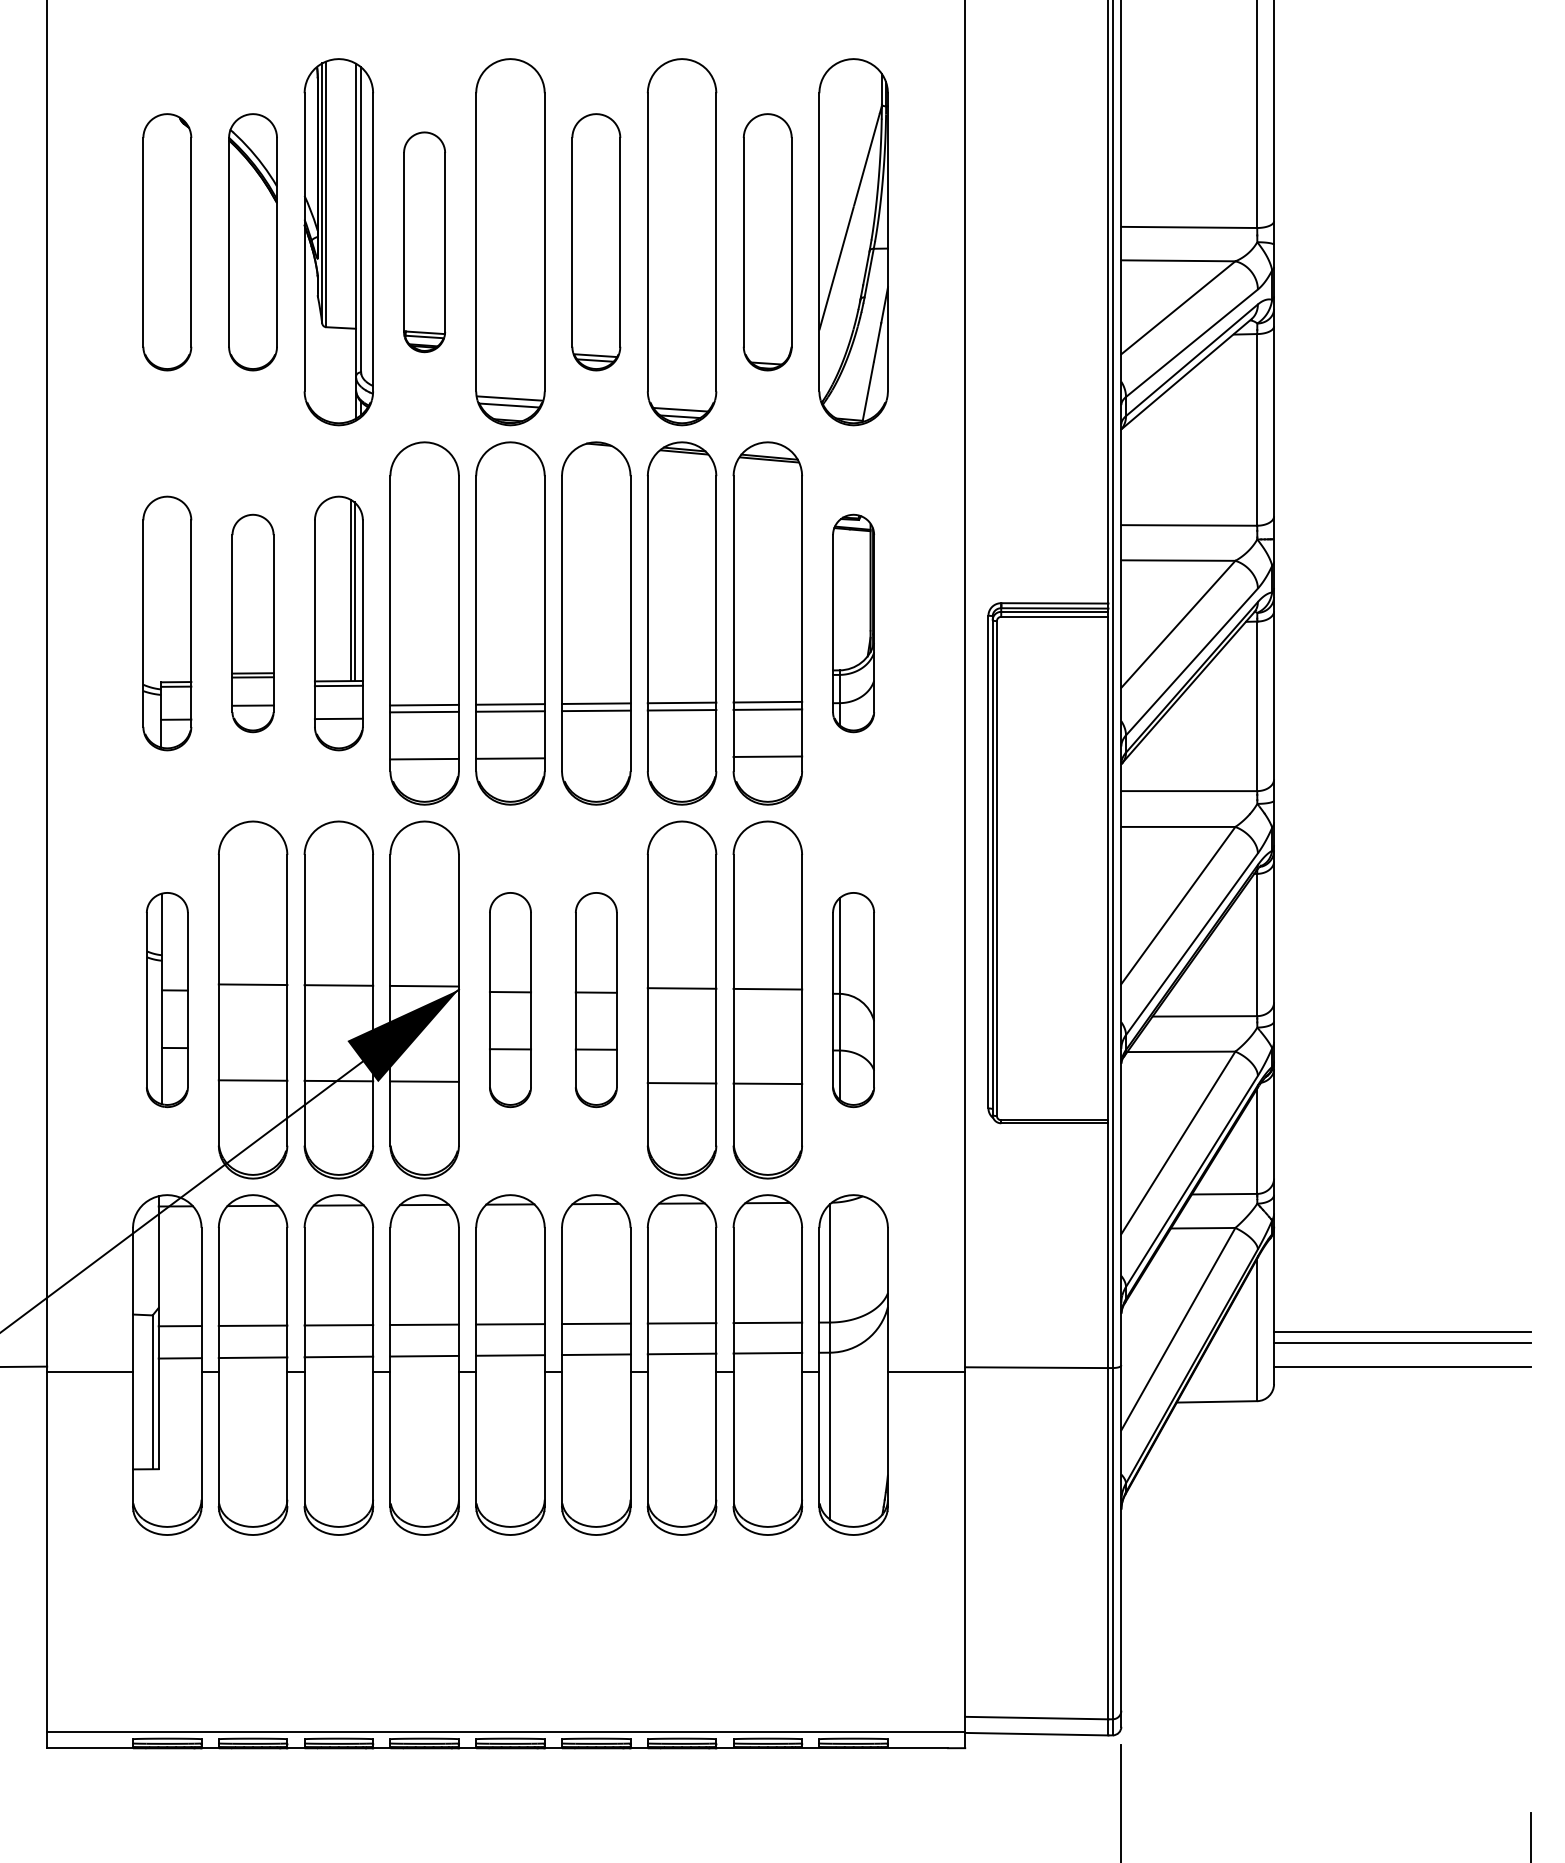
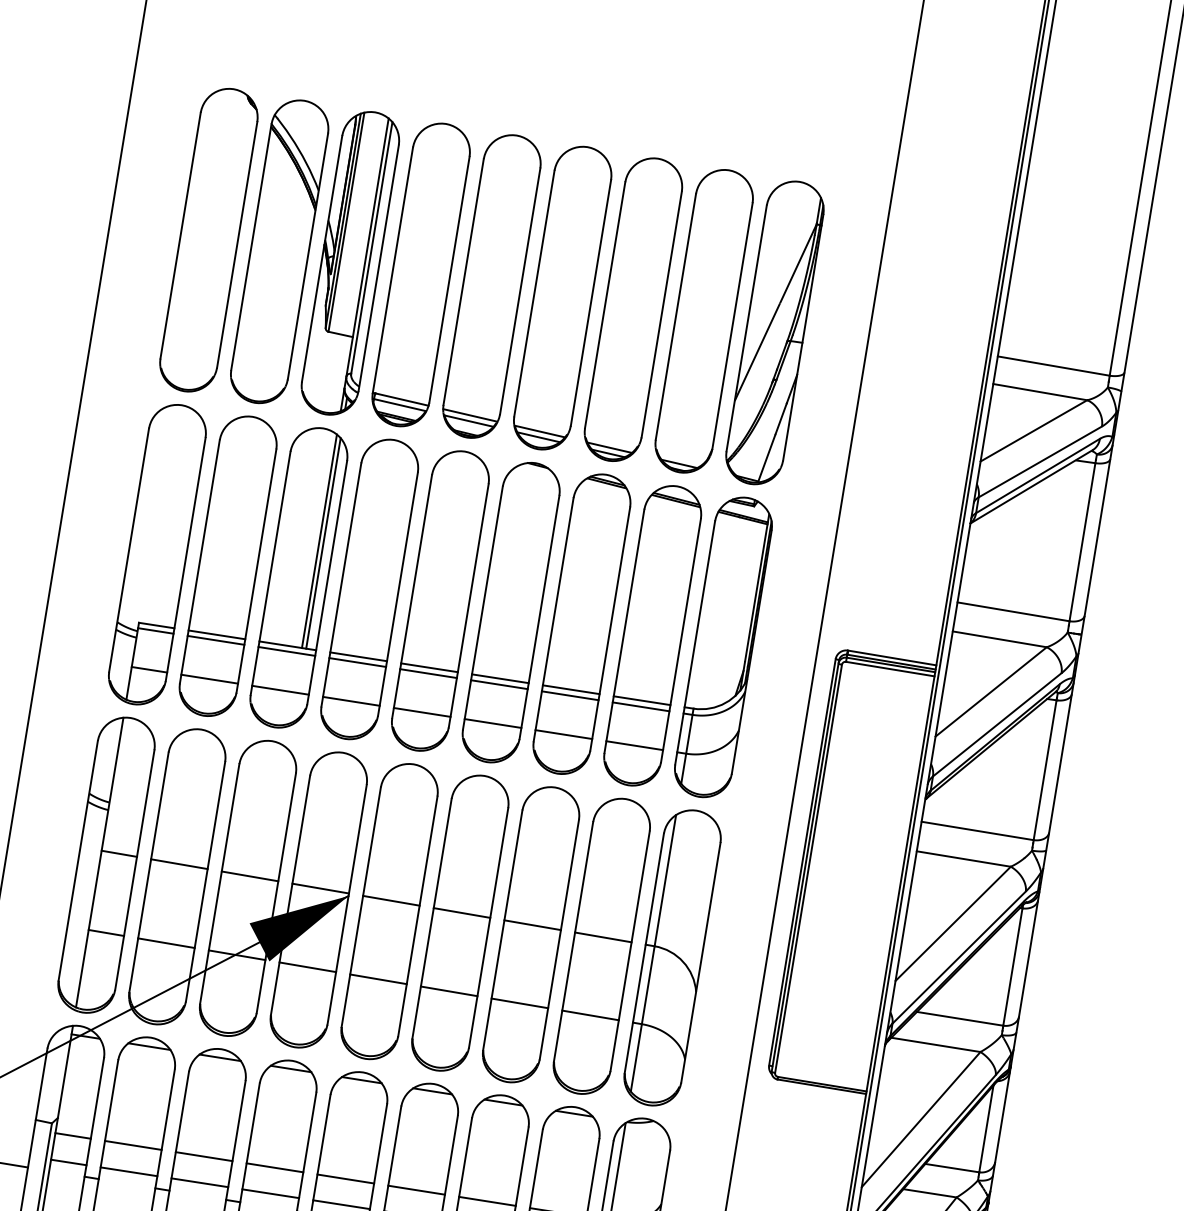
part: (167, 242) -> (209, 240), size x1.43
part: (252, 242) -> (279, 251), size x1.43
part: (424, 242) -> (421, 275), size x1.67
part: (596, 242) -> (562, 298), size x1.43
part: (767, 242) -> (703, 321), size x1.43
part: (167, 623) -> (157, 554), size x1.43
part: (252, 623) -> (227, 566), size x1.67
part: (338, 623) -> (298, 577), size x1.43
part: (853, 623) -> (723, 647), size x1.67
line: (595, 757) -> (492, 723), added
line: (681, 757) -> (563, 734), added
part: (167, 999) -> (106, 864), size x1.67
part: (510, 999) -> (389, 911), size x1.67
part: (596, 999) -> (460, 922), size x1.67
part: (853, 999) -> (672, 957), size x1.67

